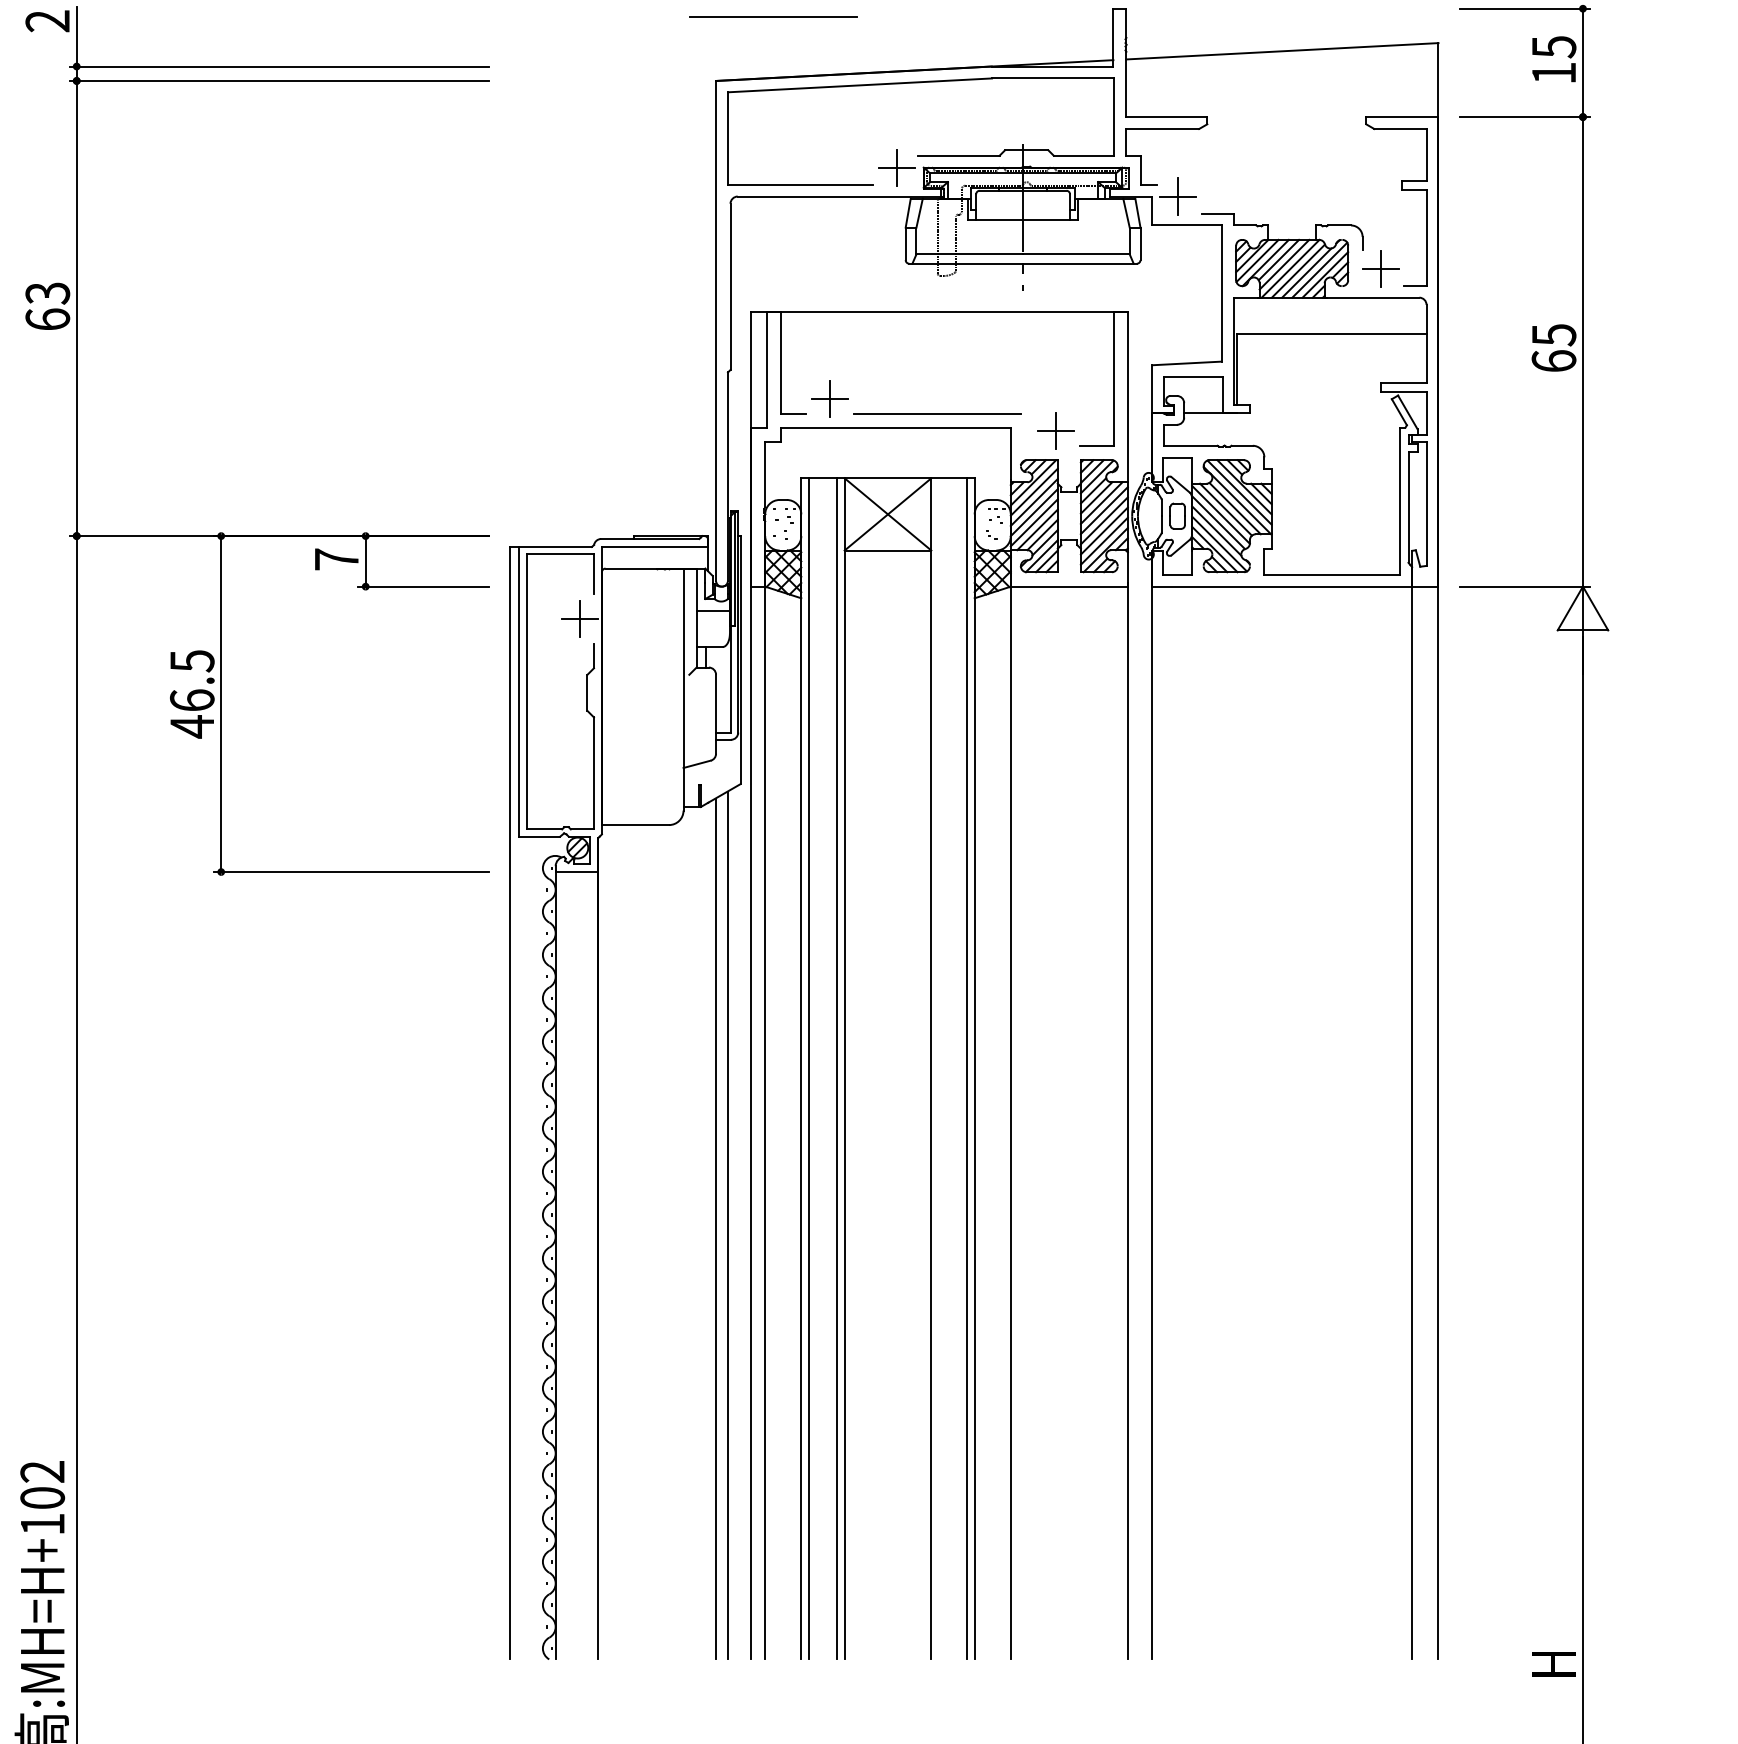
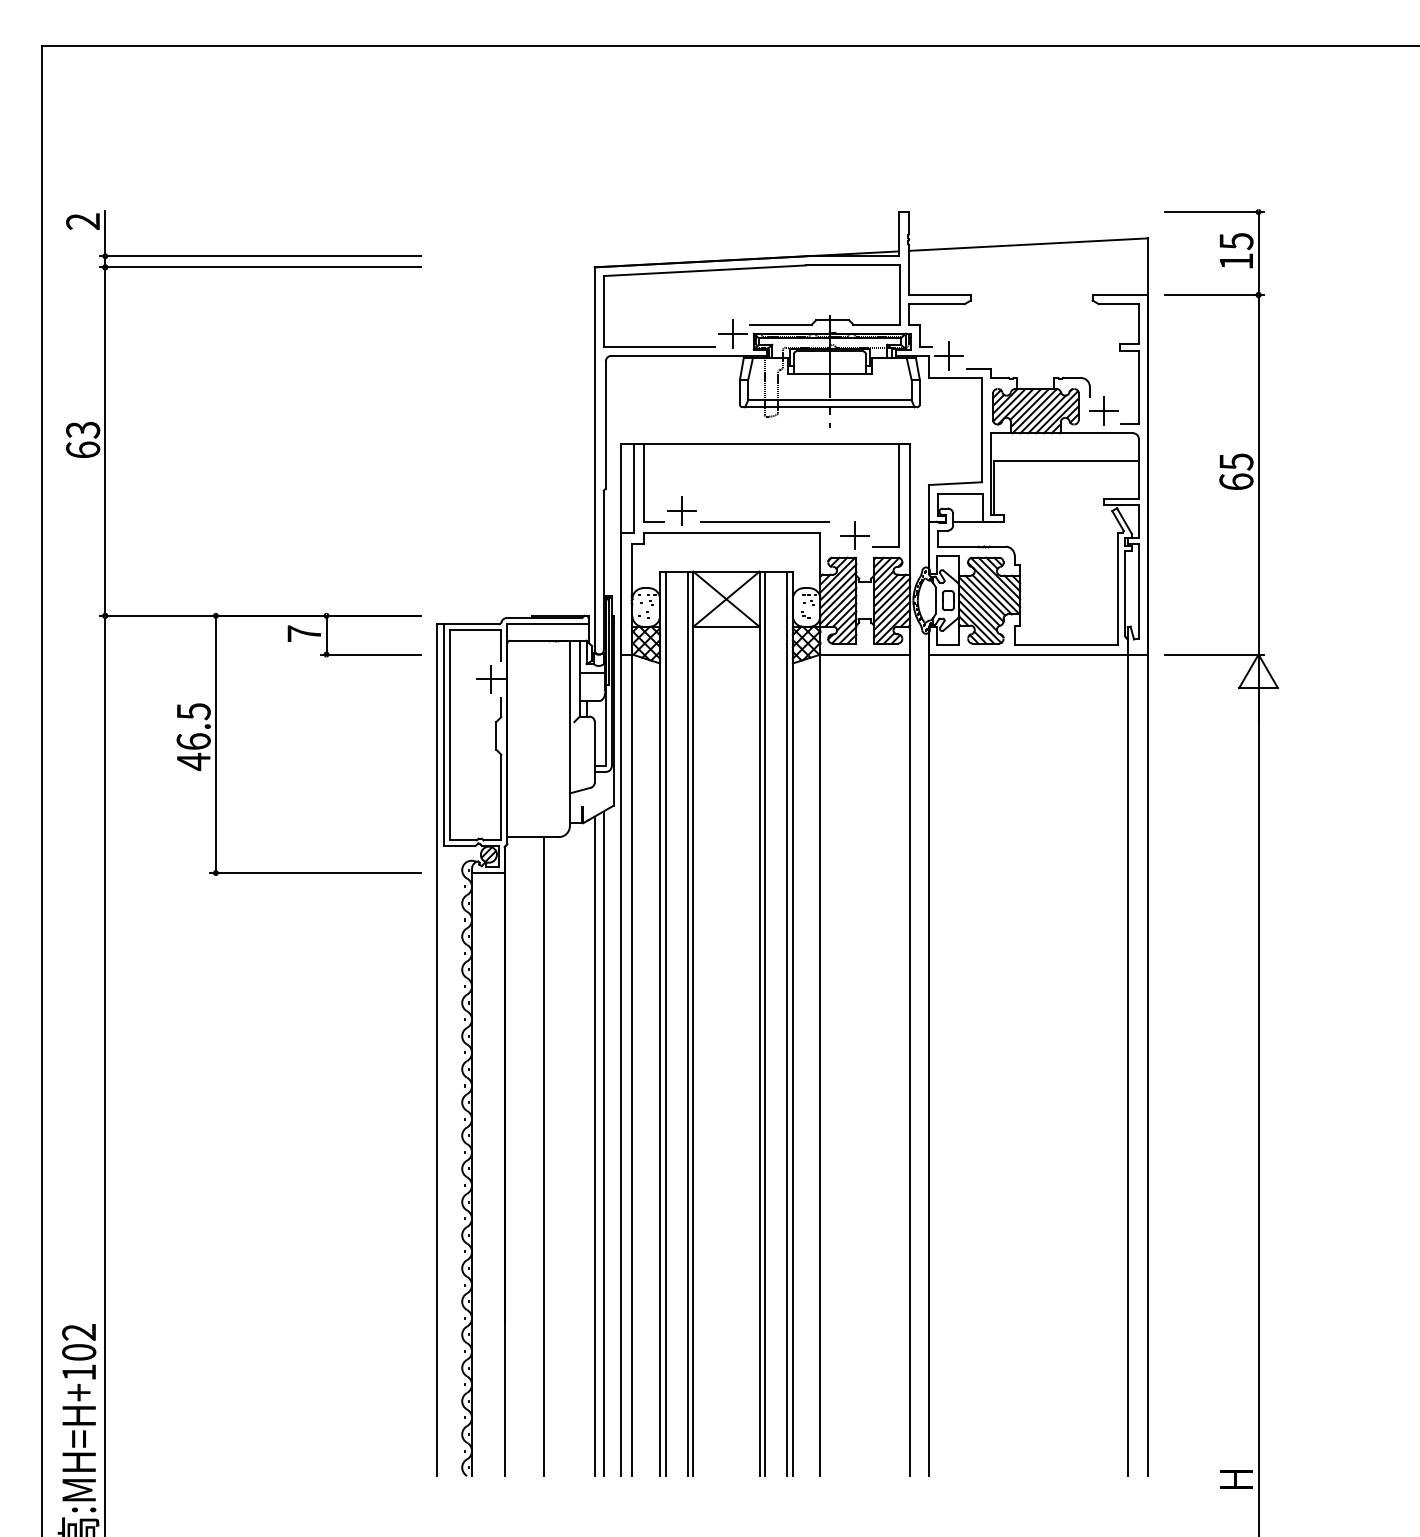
line: (773, 15) -> (638, 217), removed
line: (939, 1068) -> (765, 1023), added
line: (650, 1242) -> (544, 1156), added

